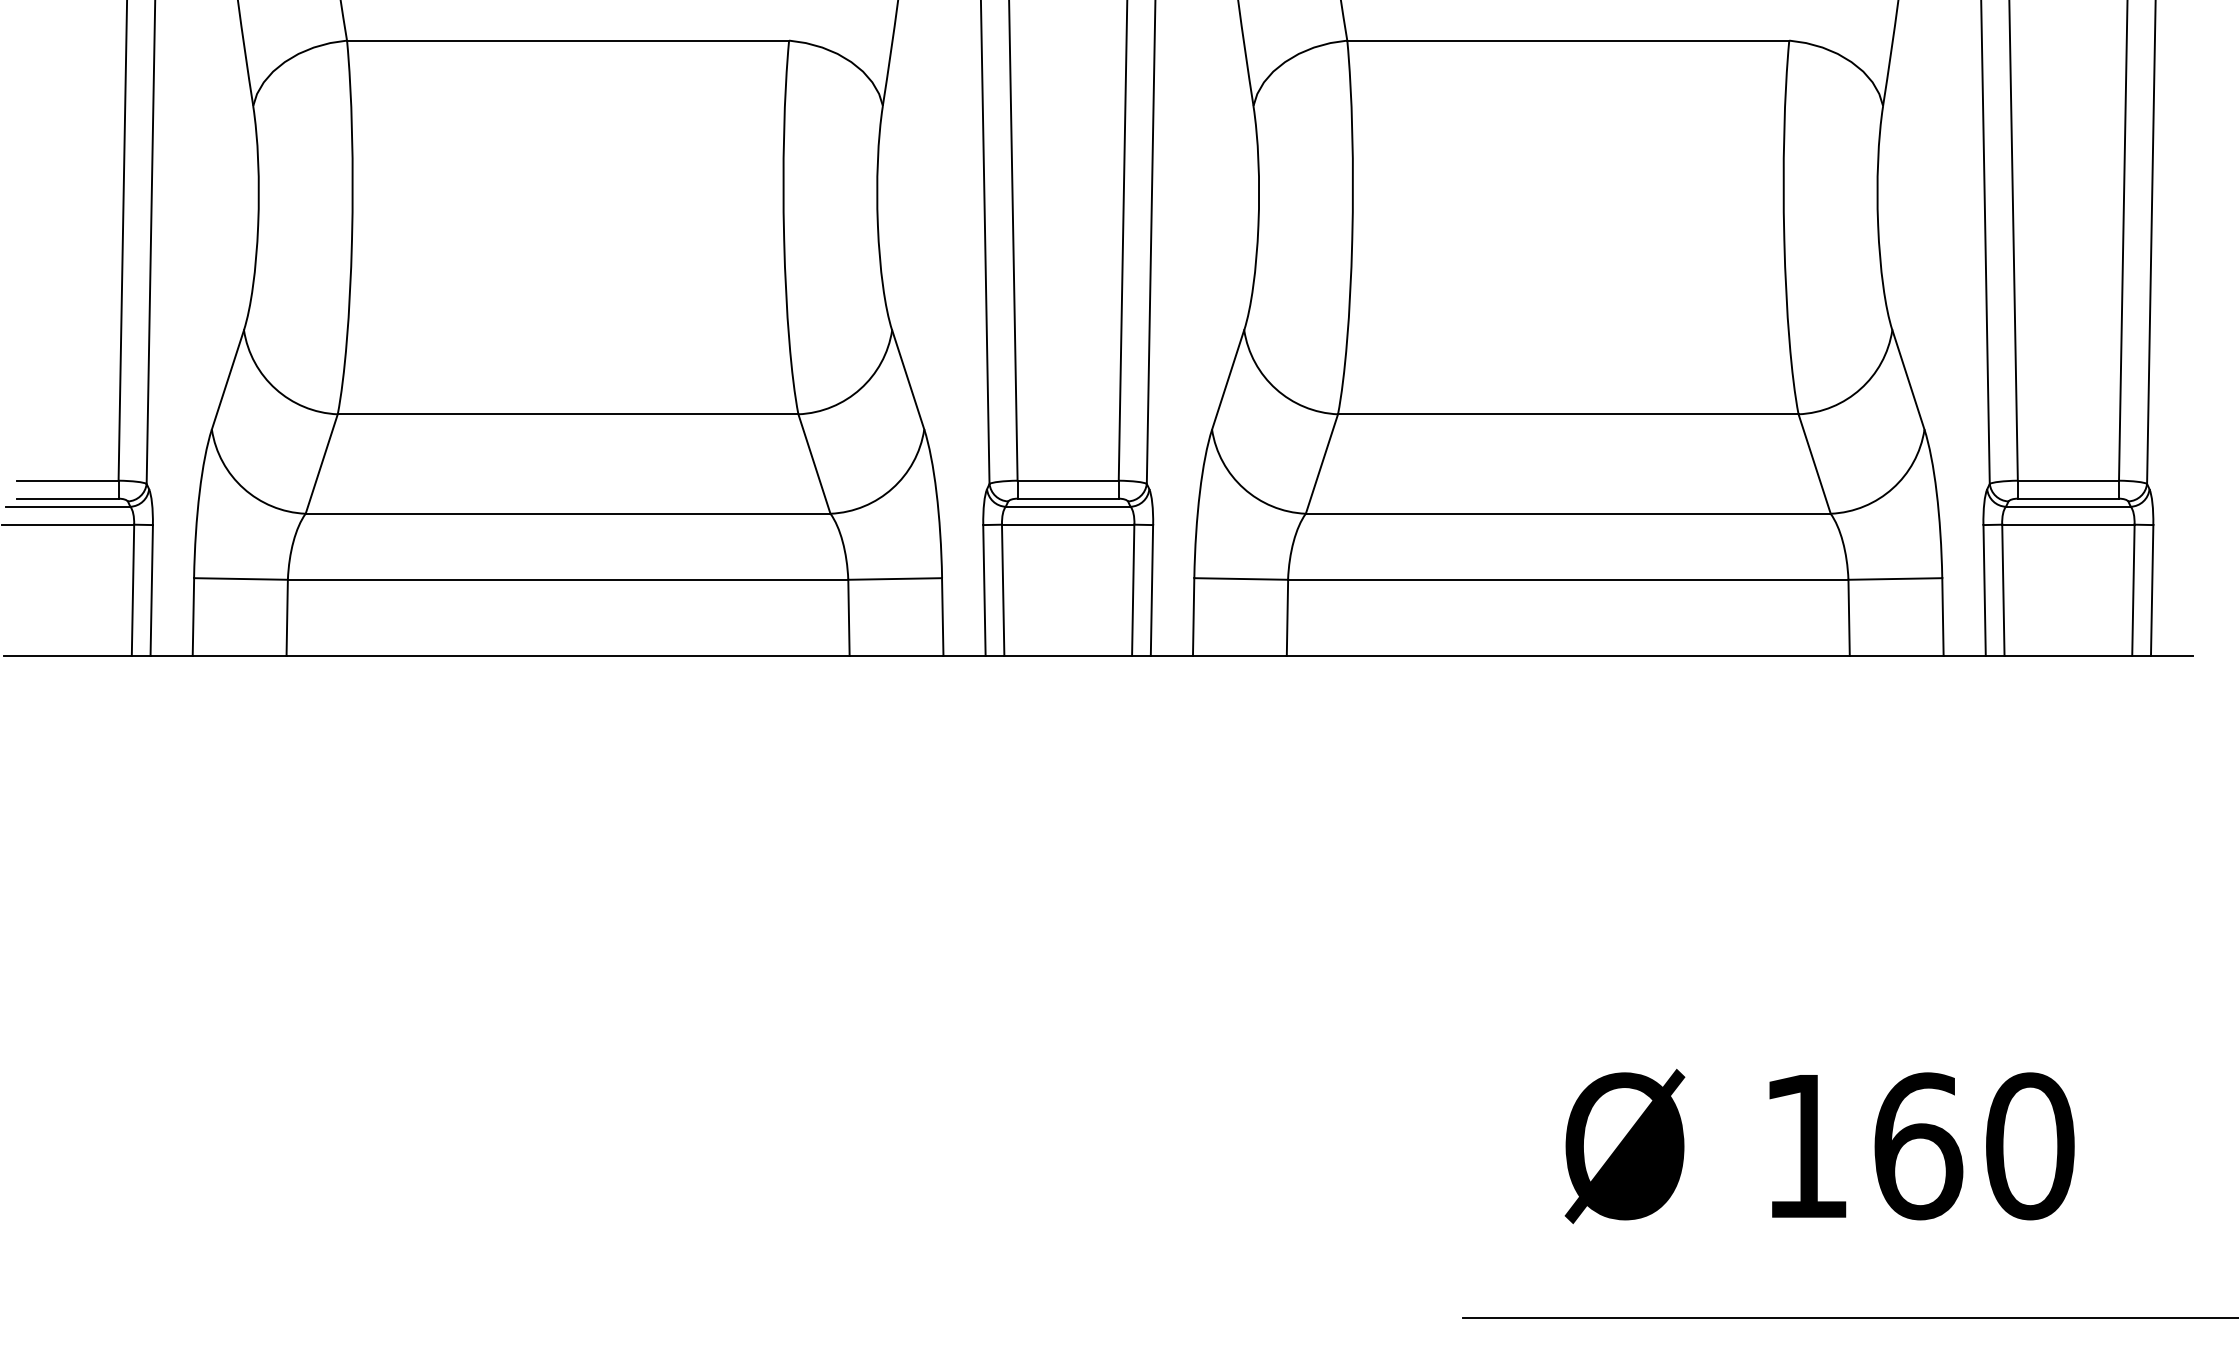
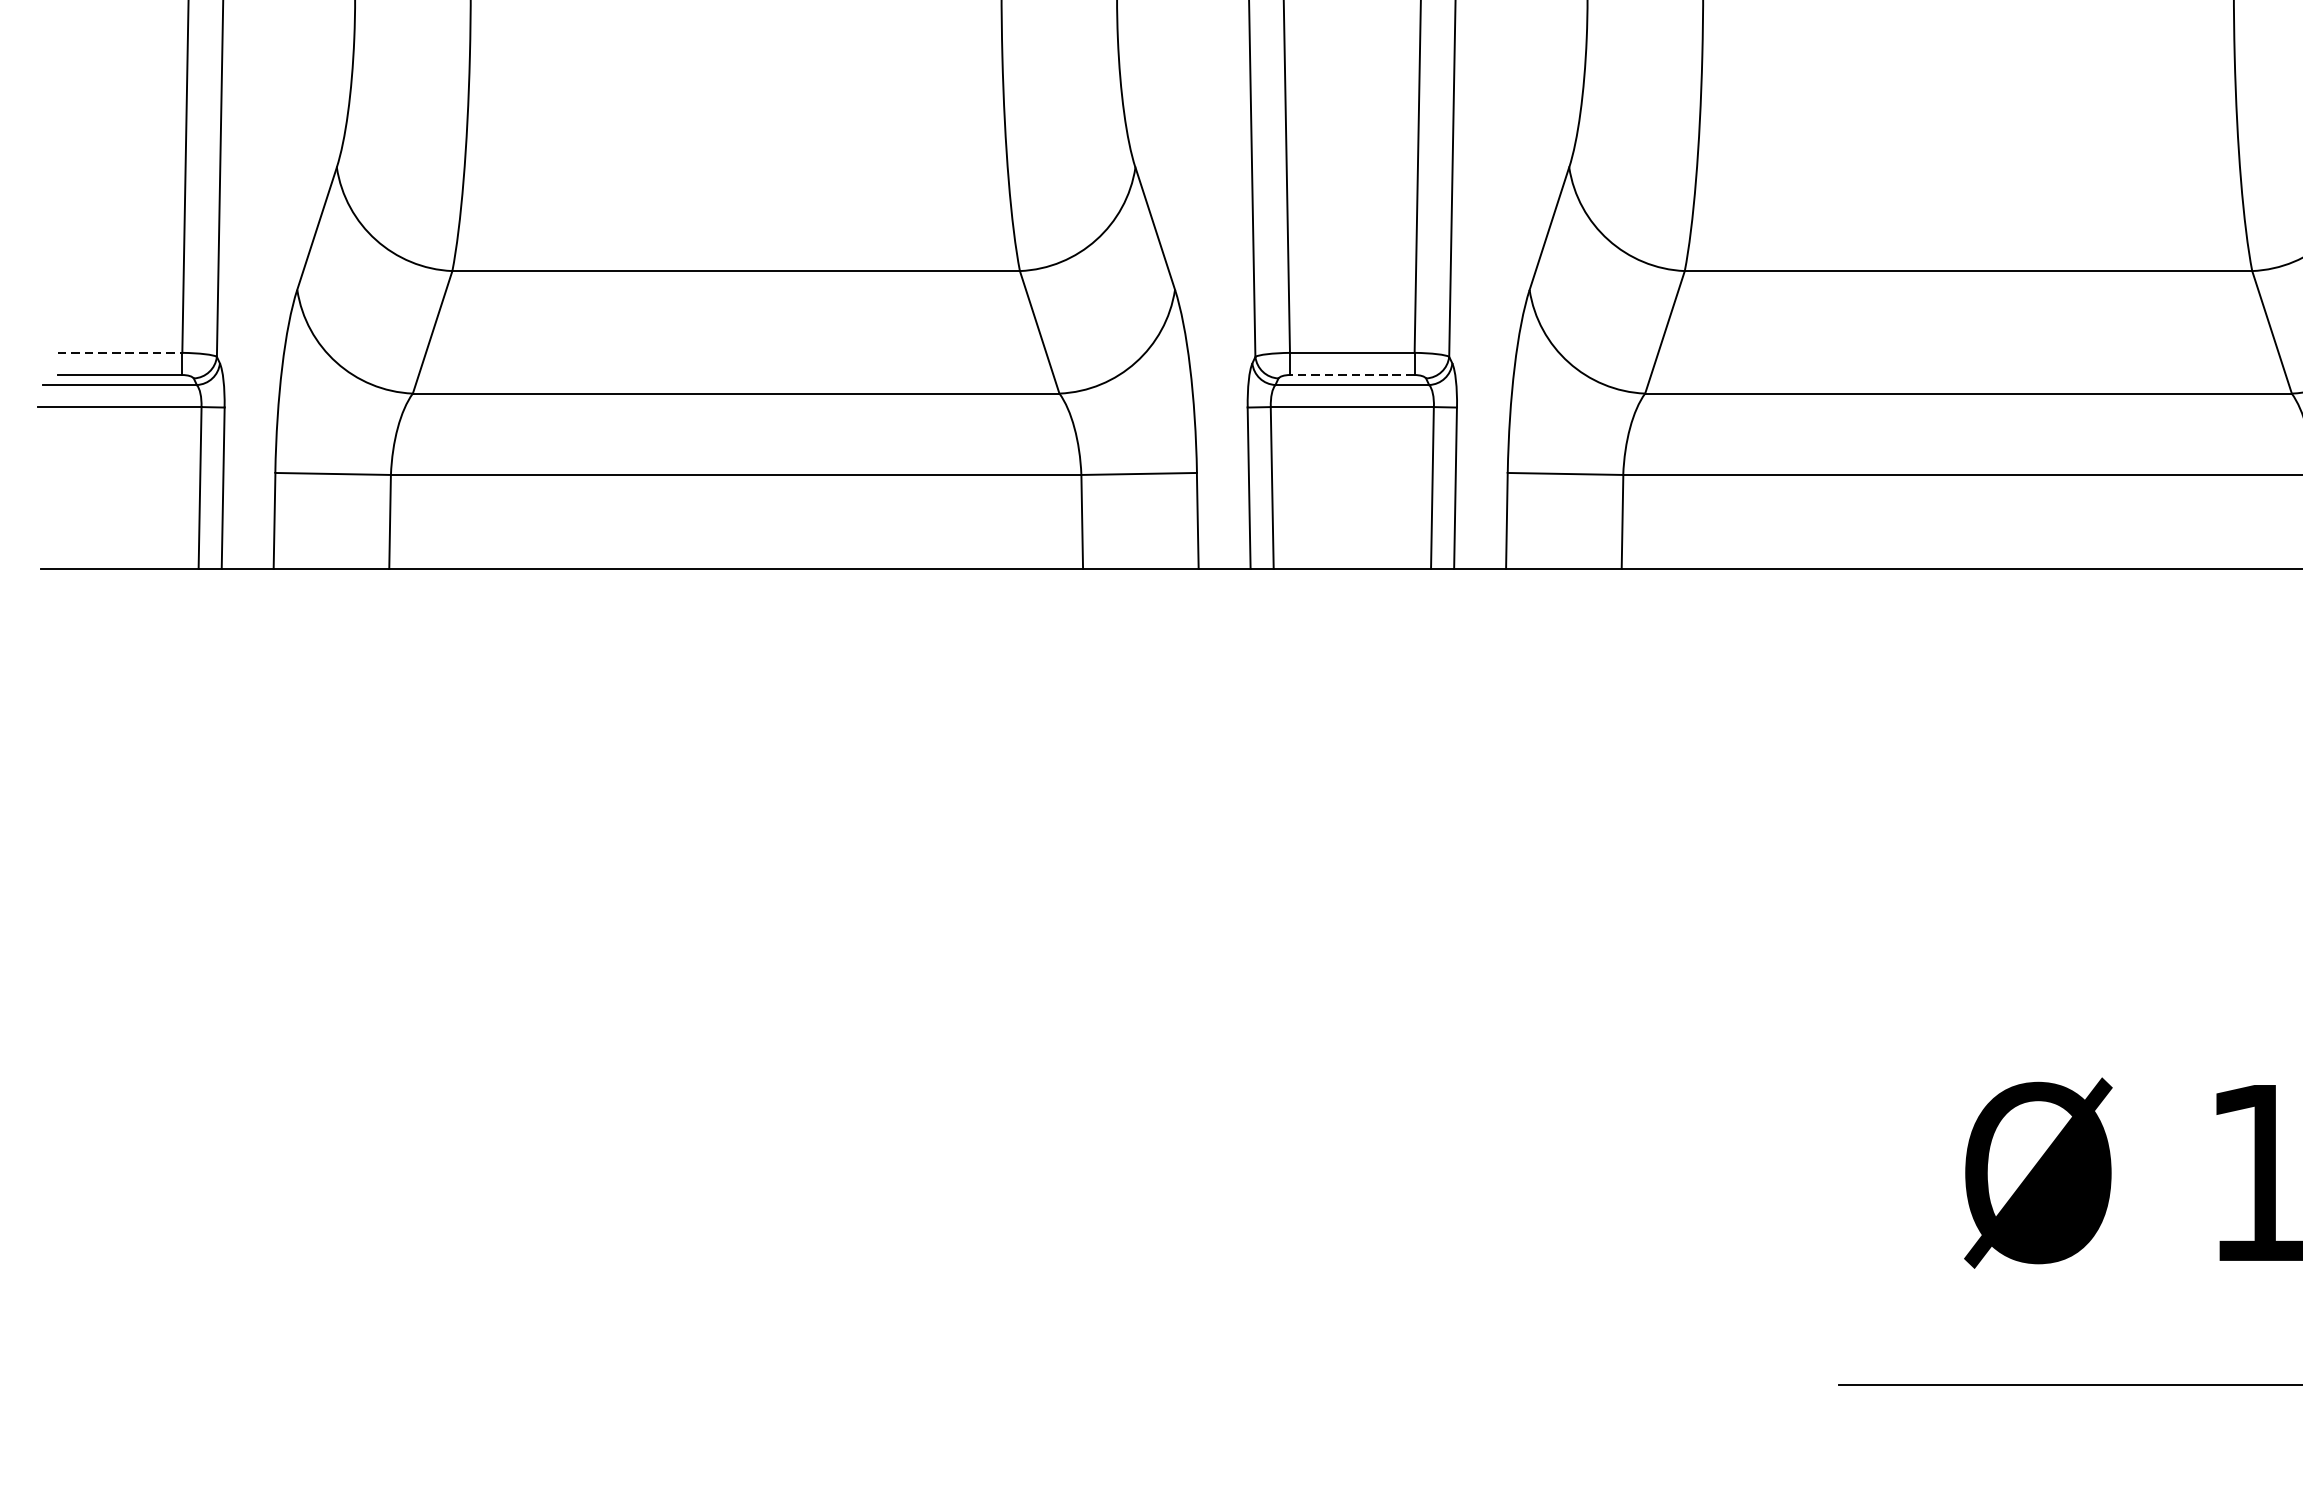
line: (68, 480) -> (120, 352), solid -> dashed
line: (1068, 498) -> (1352, 374), solid -> dashed

